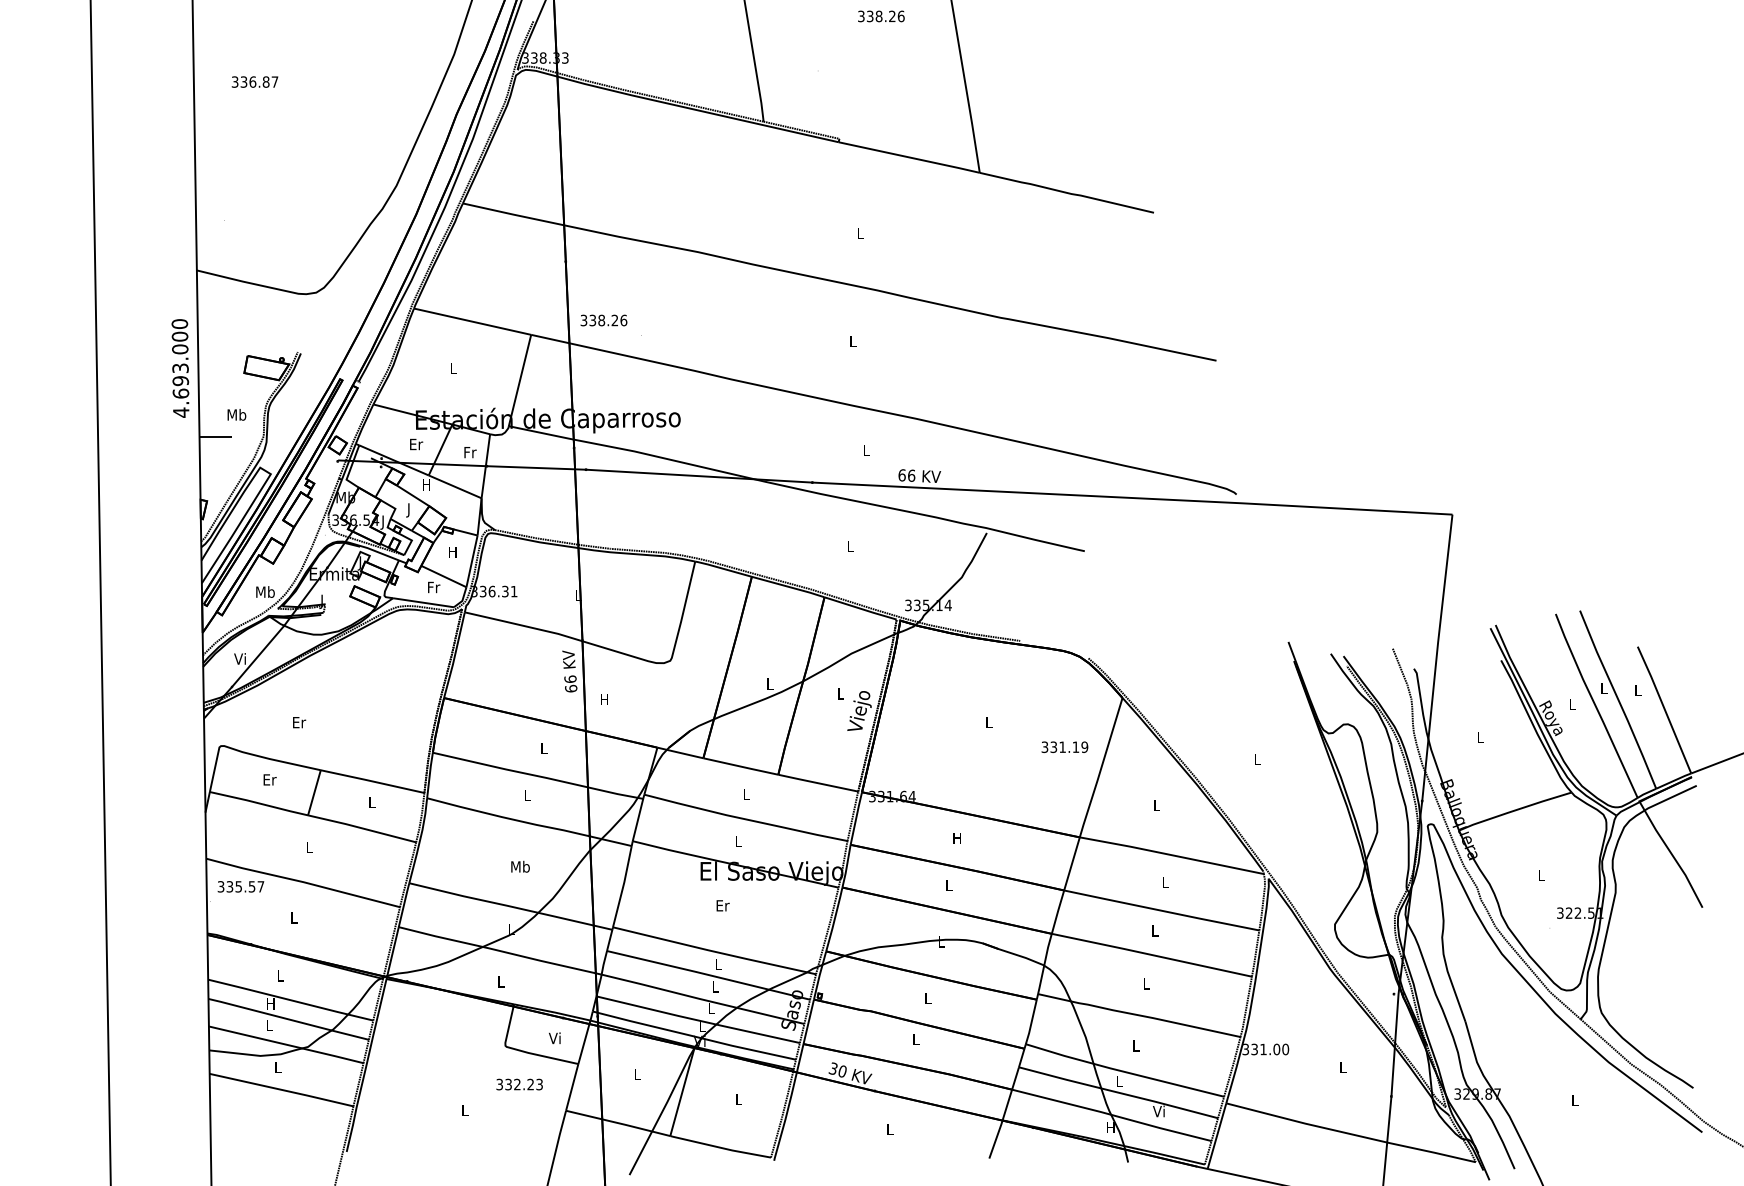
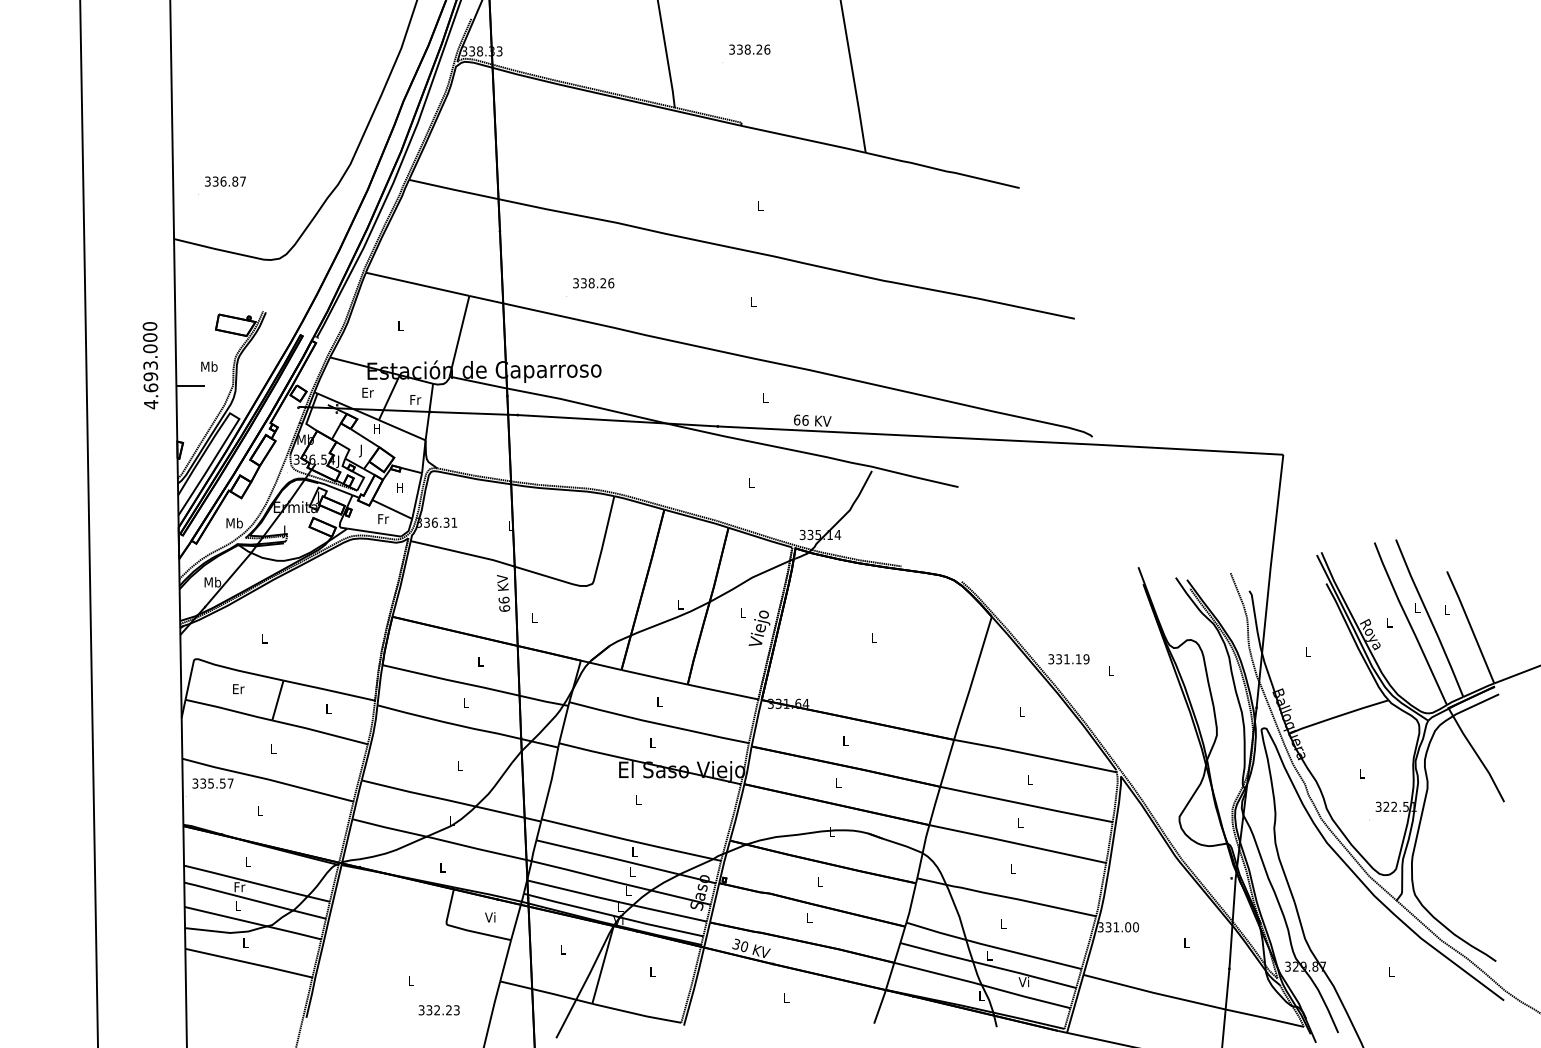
text: (881, 16) -> (749, 49), moved
text: (255, 81) -> (225, 181), moved
text: (603, 320) -> (593, 283), moved
text: (180, 368) -> (150, 365), moved
text: (240, 659) -> (212, 582), Vi -> Mb
text: (604, 698) -> (534, 617), H -> L
text: (299, 722) -> (264, 638), Er -> L
text: (1064, 747) -> (1068, 659), moved
text: (956, 838) -> (845, 740), H -> L
text: (519, 866) -> (459, 765), Mb -> L
text: (722, 905) -> (638, 800), Er -> L
text: (270, 1004) -> (239, 887), H -> Fr
text: (518, 1084) -> (438, 1010), moved
text: (1110, 1126) -> (981, 995), H -> L

